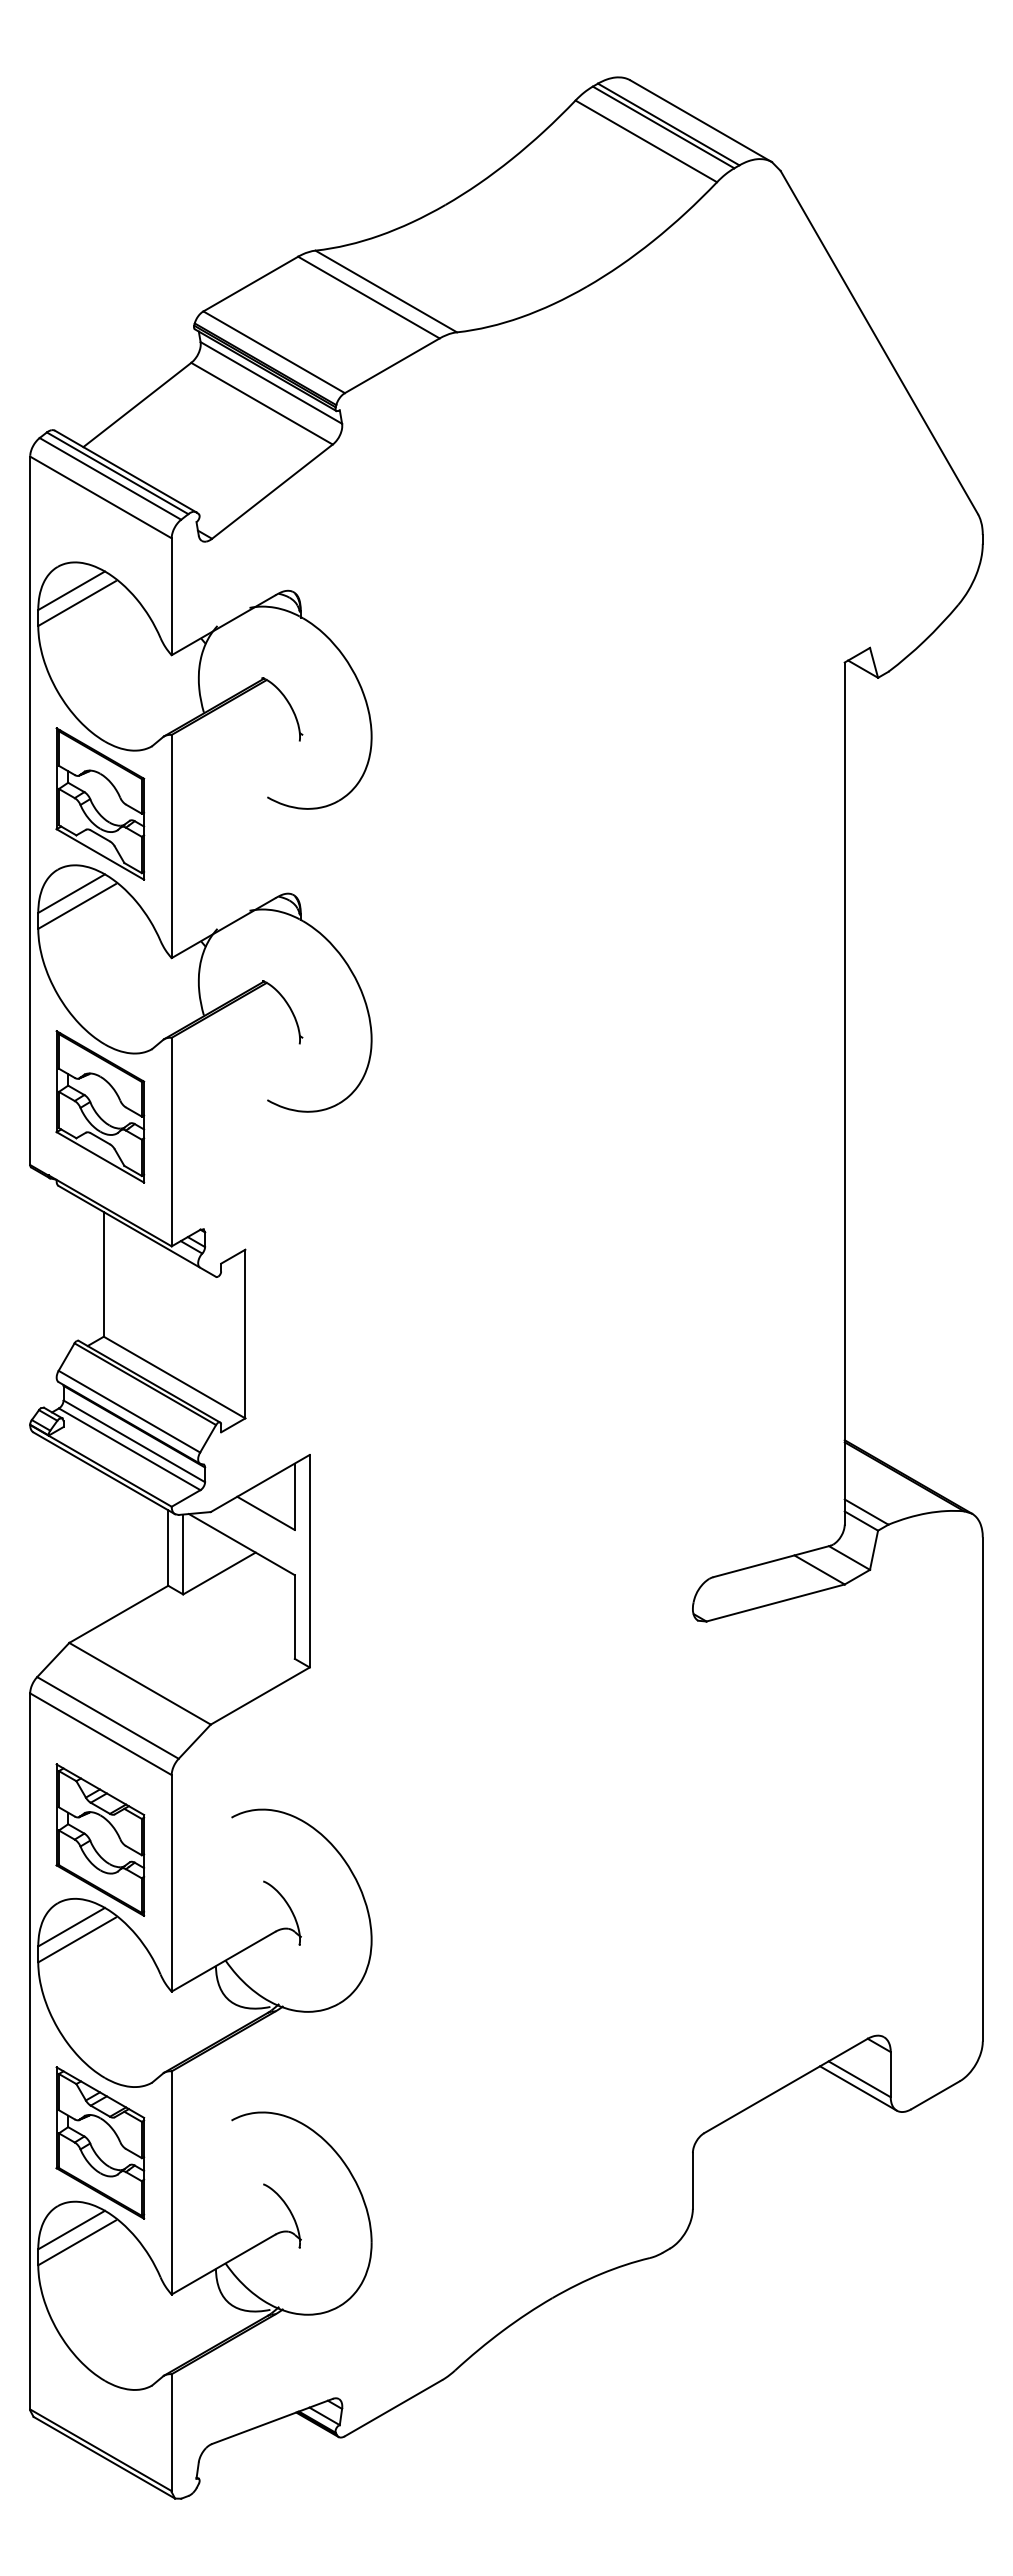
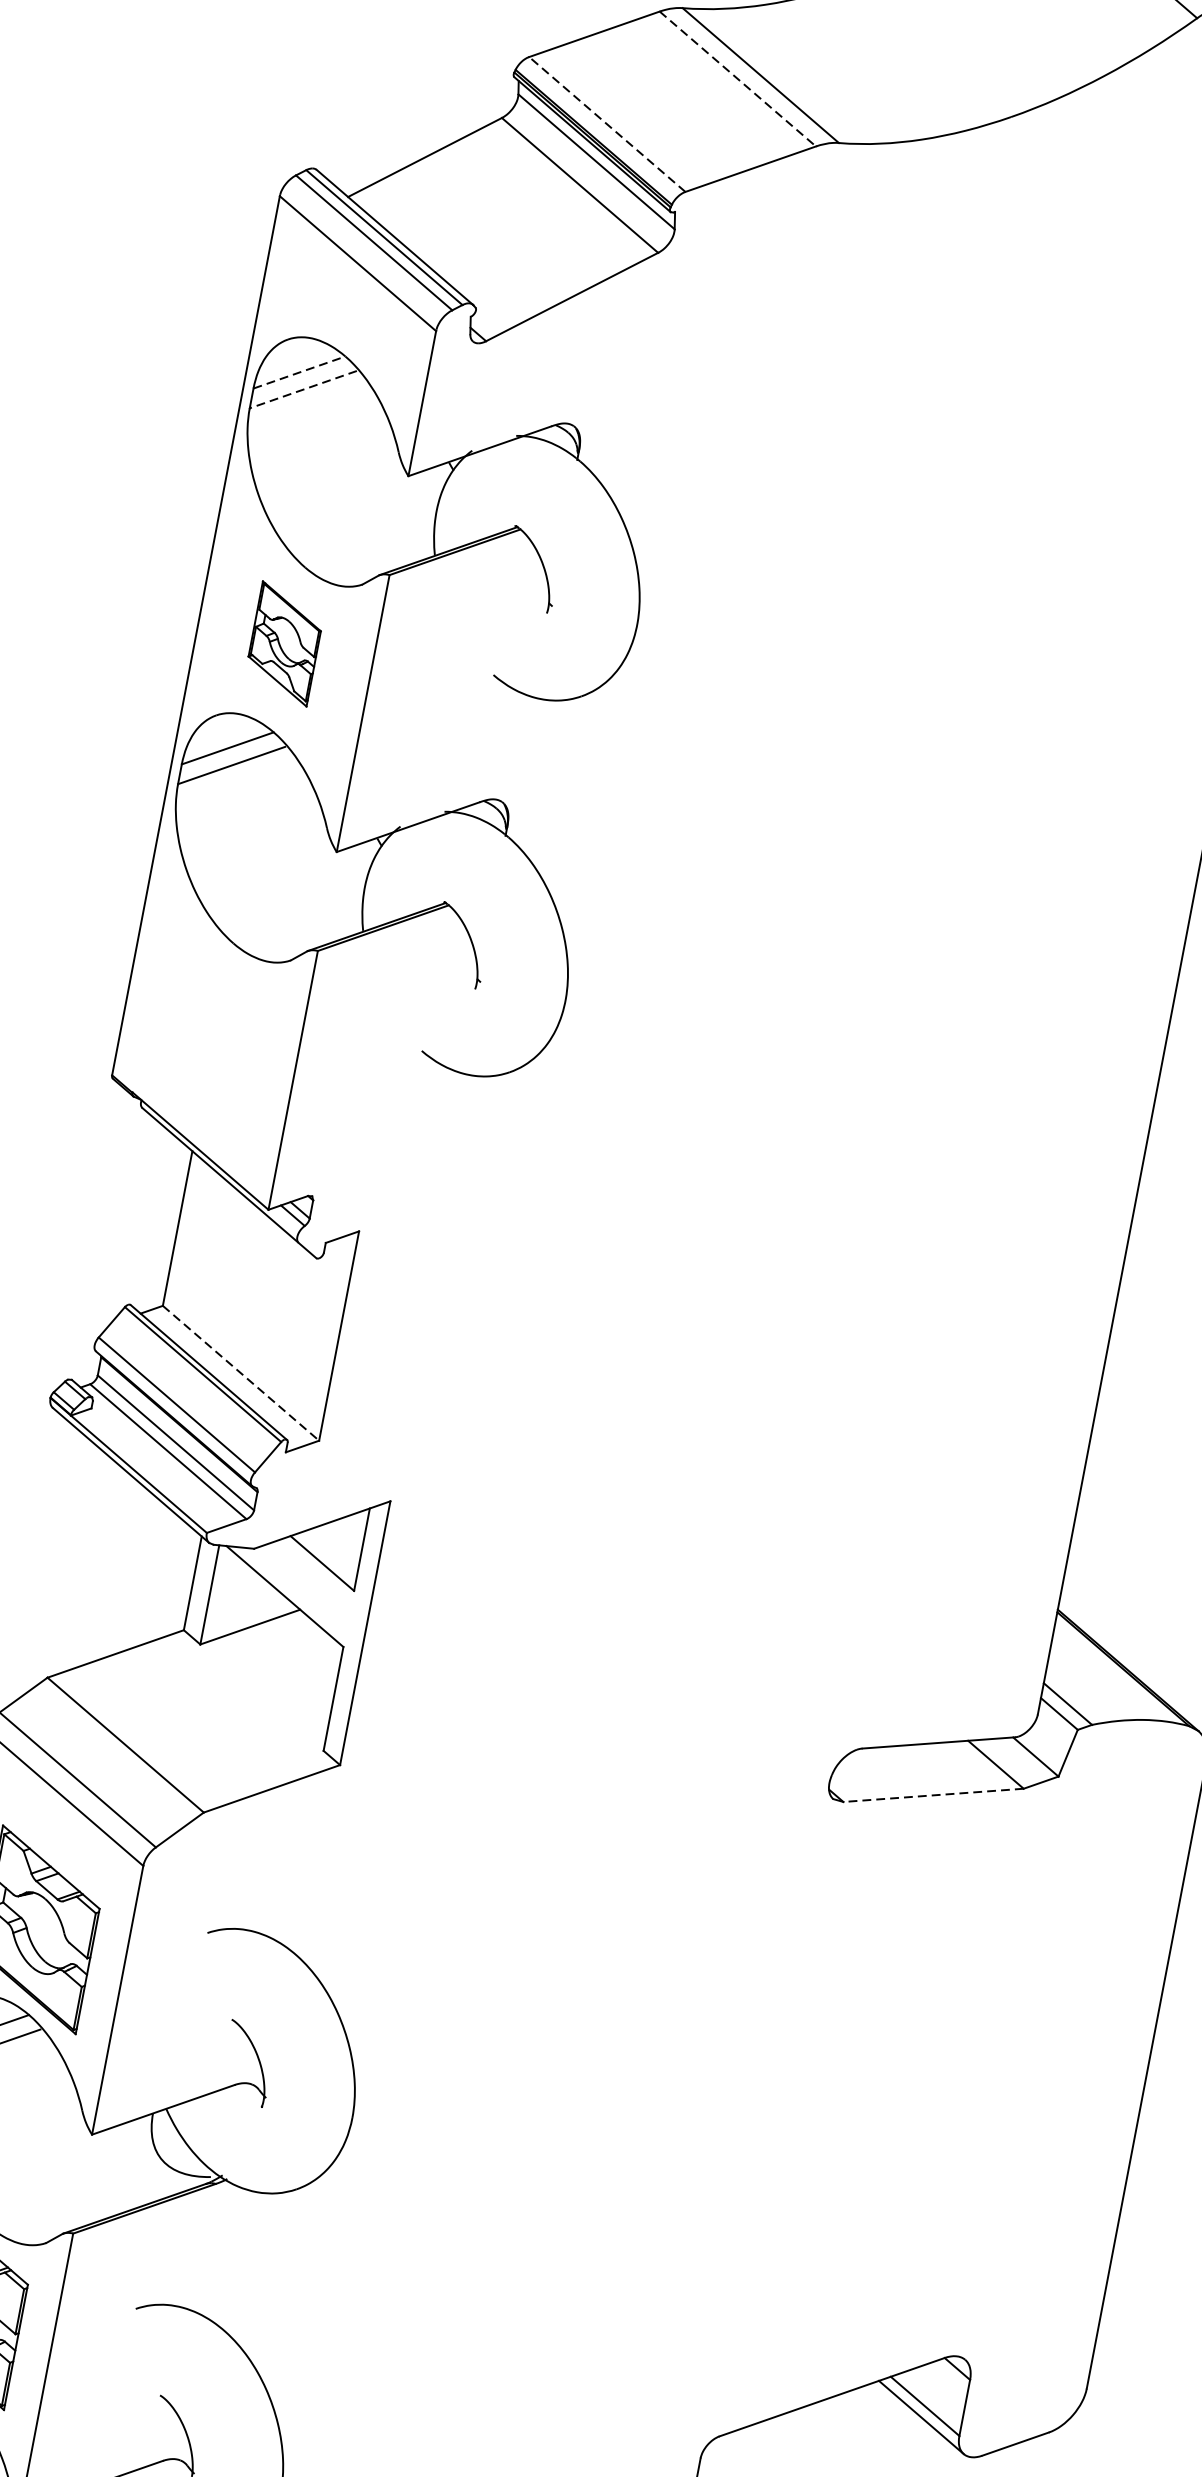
line: (368, 297) -> (737, 78), solid -> dashed
line: (274, 352) -> (607, 124), solid -> dashed
line: (71, 590) -> (299, 372), solid -> dashed
line: (77, 603) -> (303, 389), solid -> dashed
part: (100, 803) -> (284, 643), size x0.6
part: (100, 1106) -> (213, 1019), removed
line: (174, 1377) -> (240, 1373), solid -> dashed
line: (775, 1603) -> (933, 1795), solid -> dashed

